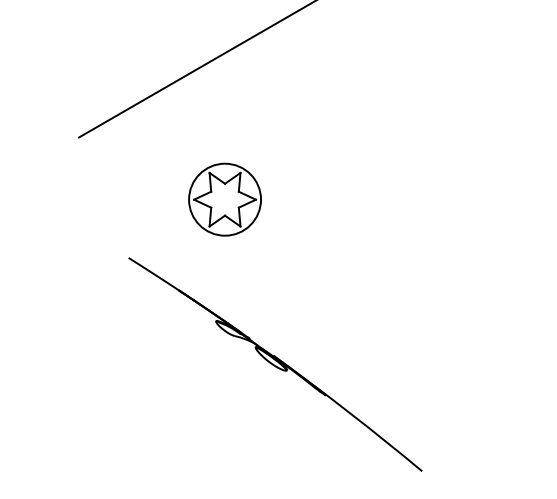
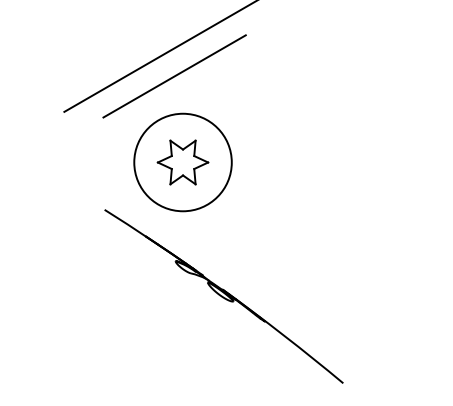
line: (214, 93) -> (174, 76), added
circle: (224, 199) -> (182, 162), size x1.67

